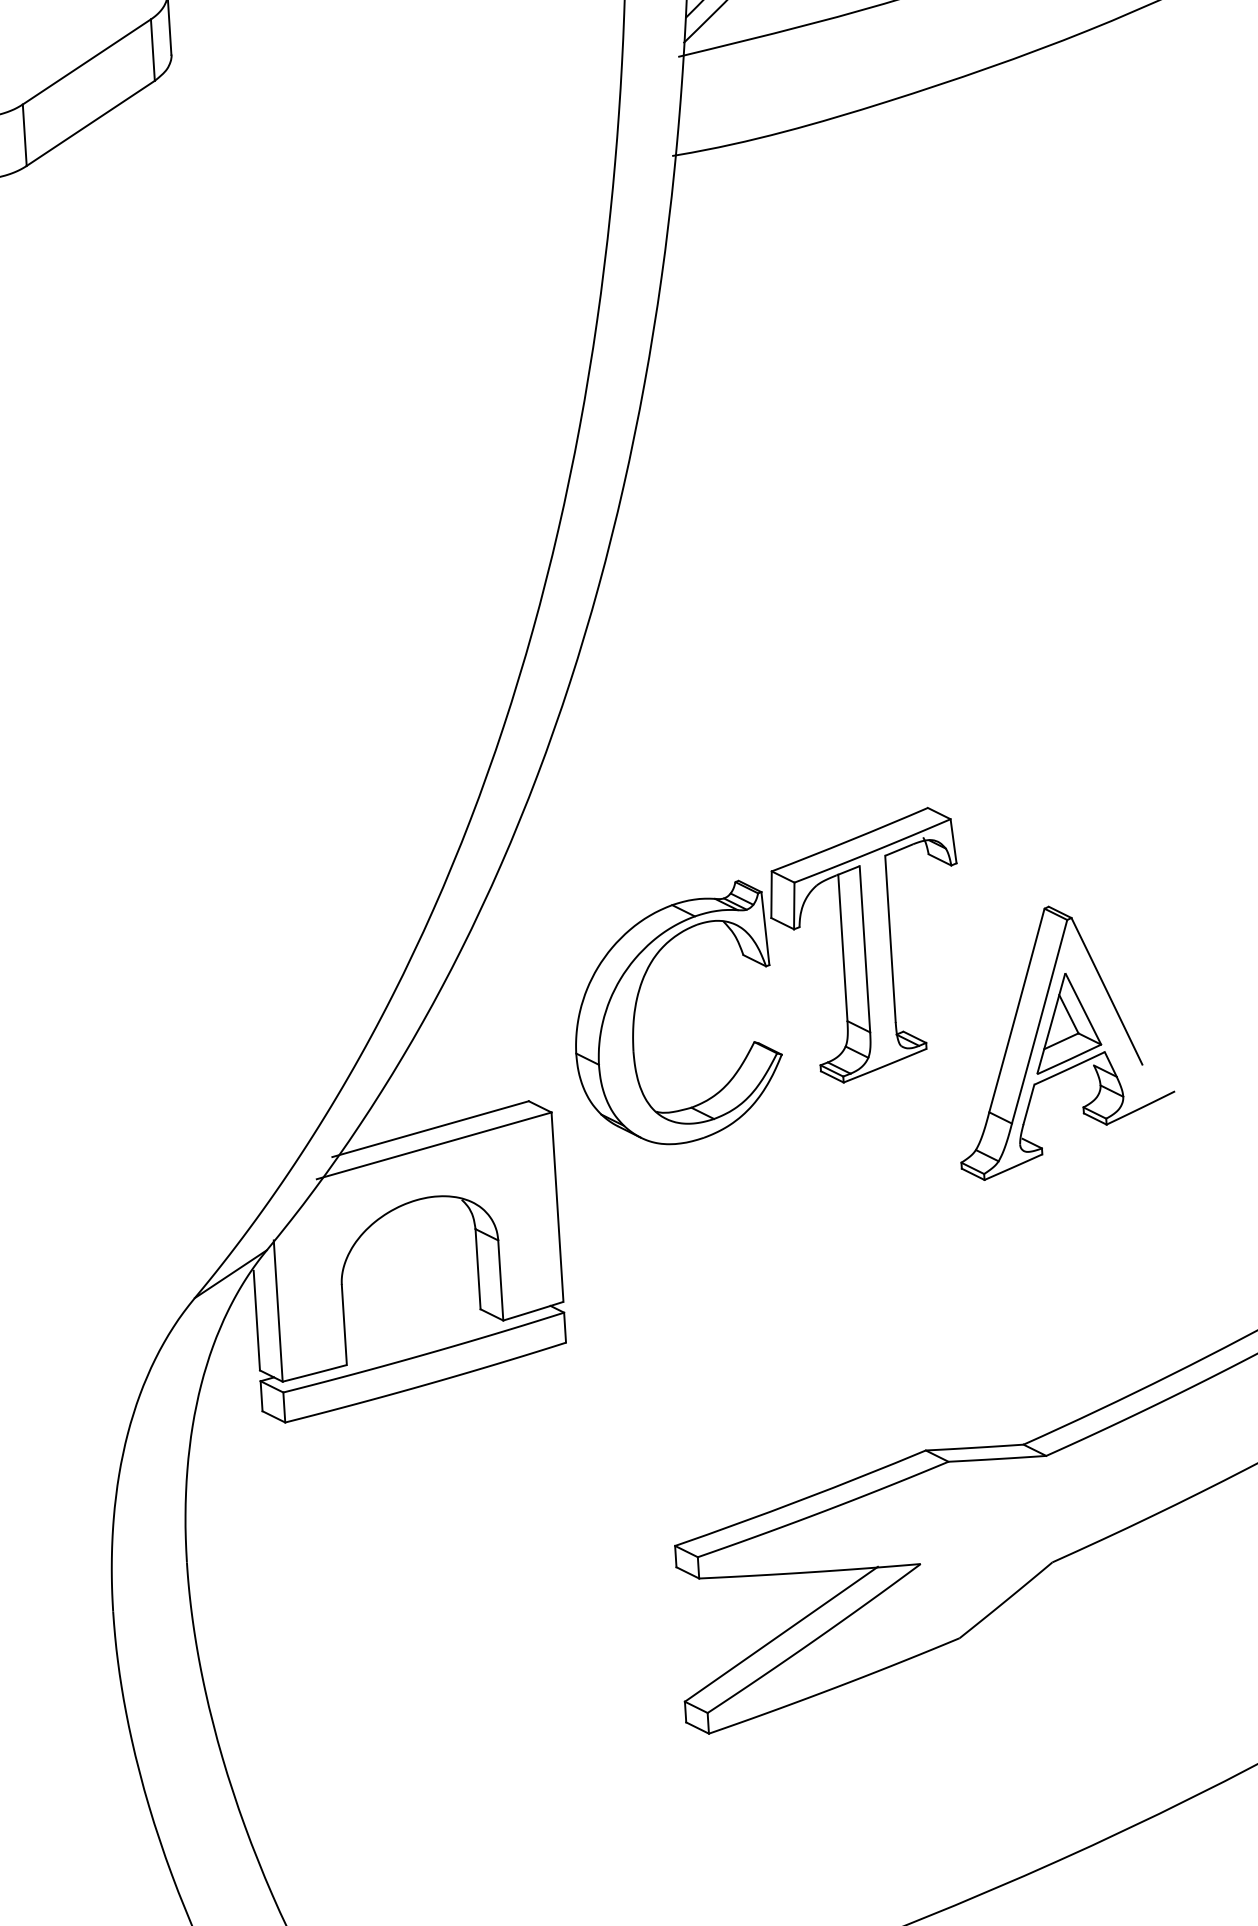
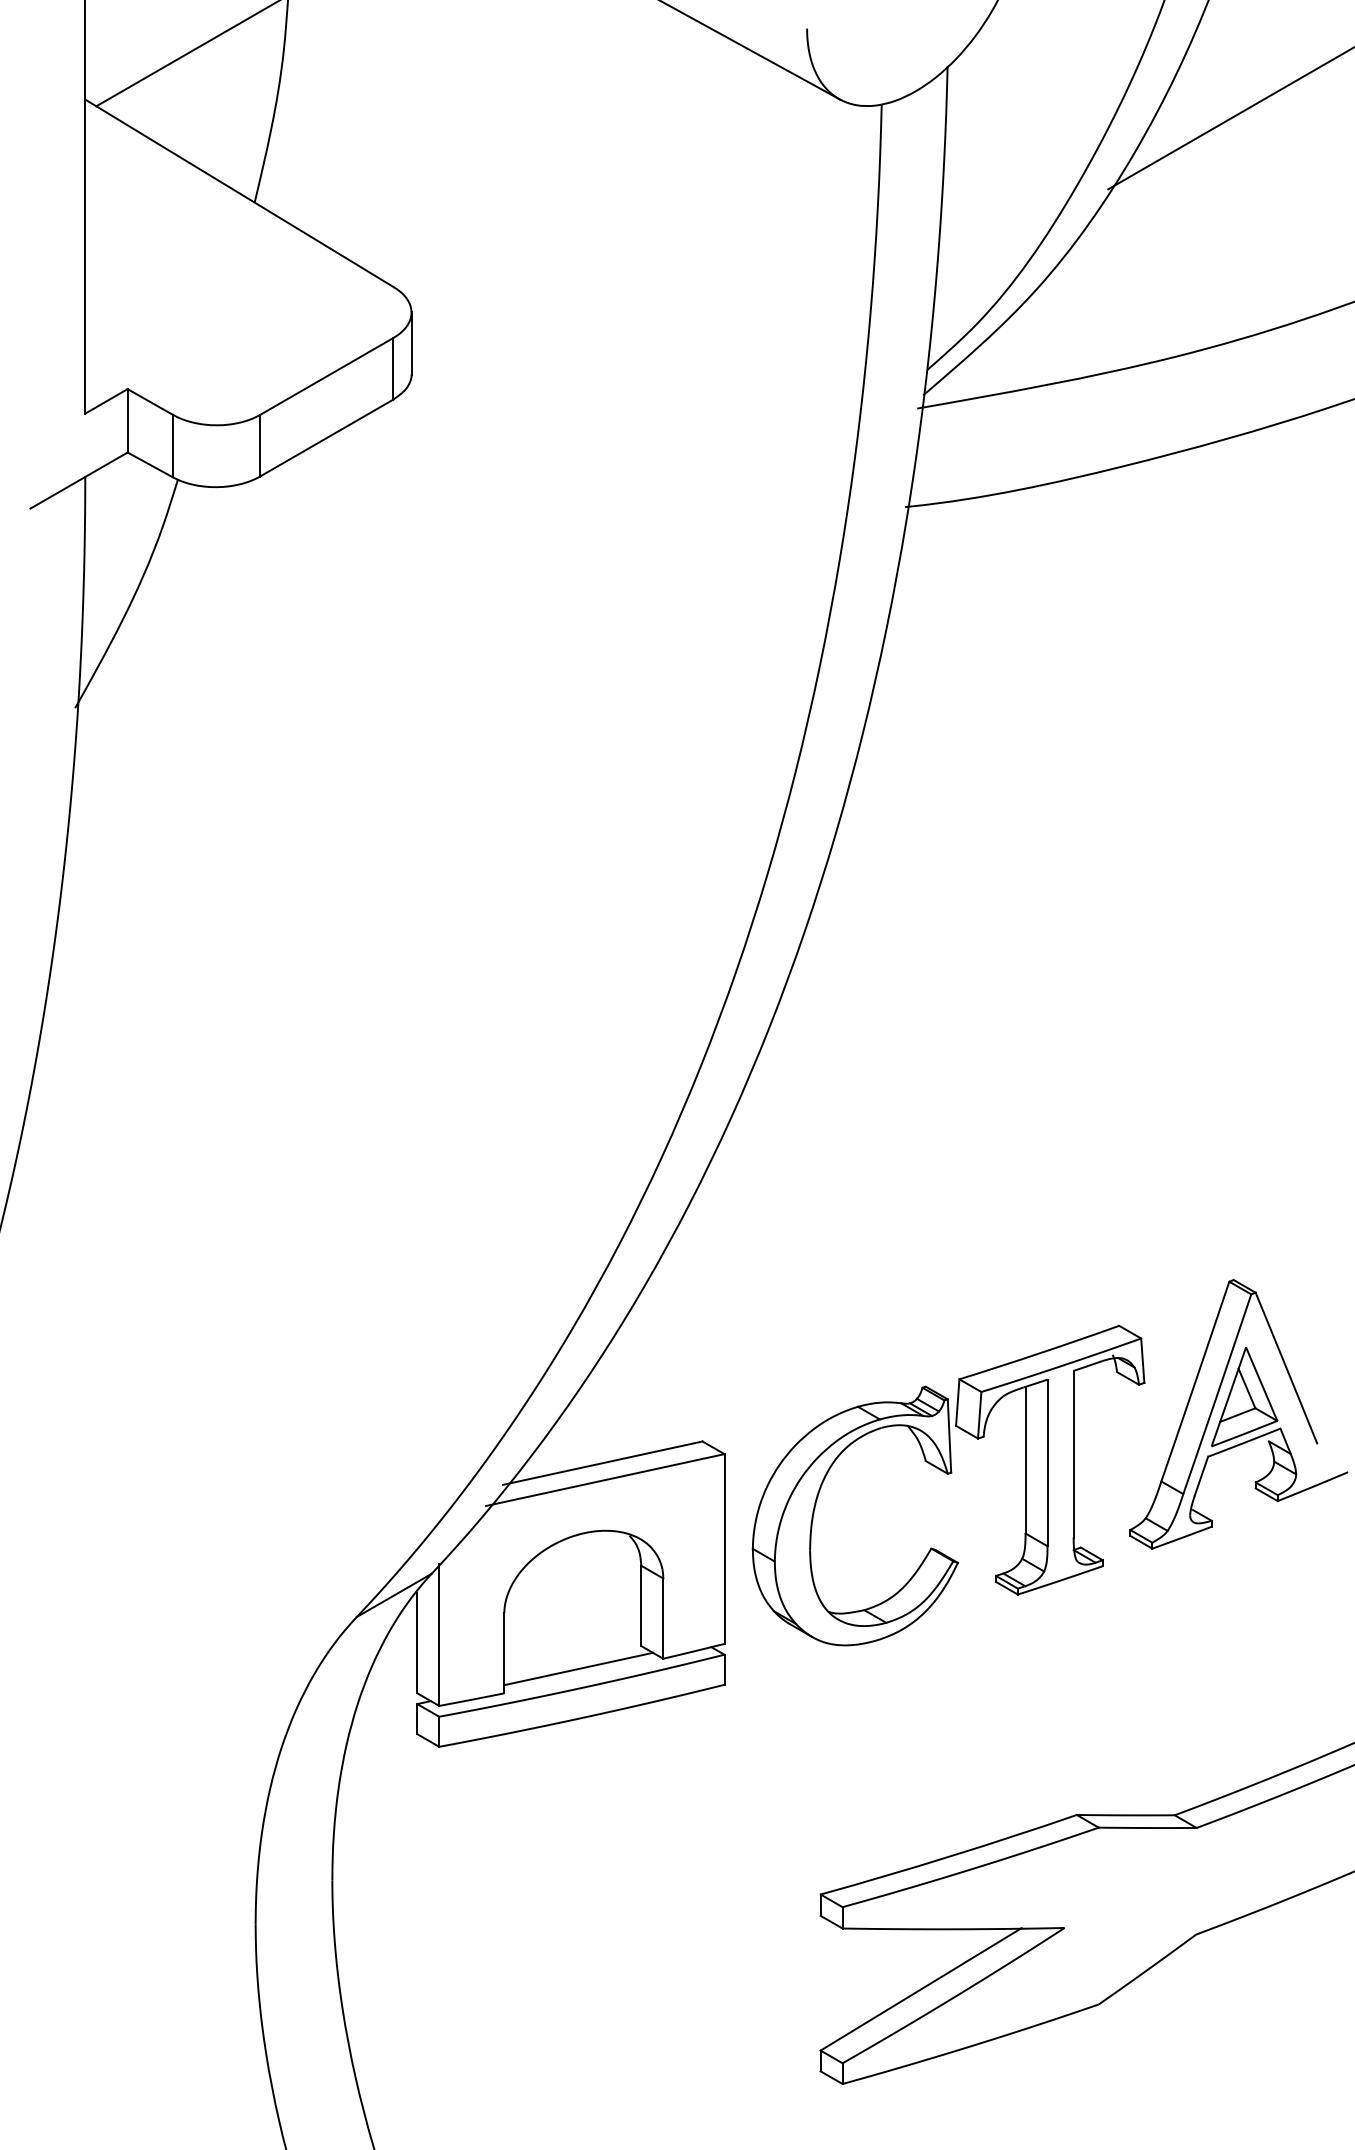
part: (766, 967) -> (948, 1474), moved
line: (419, 1335) -> (578, 1668), added

